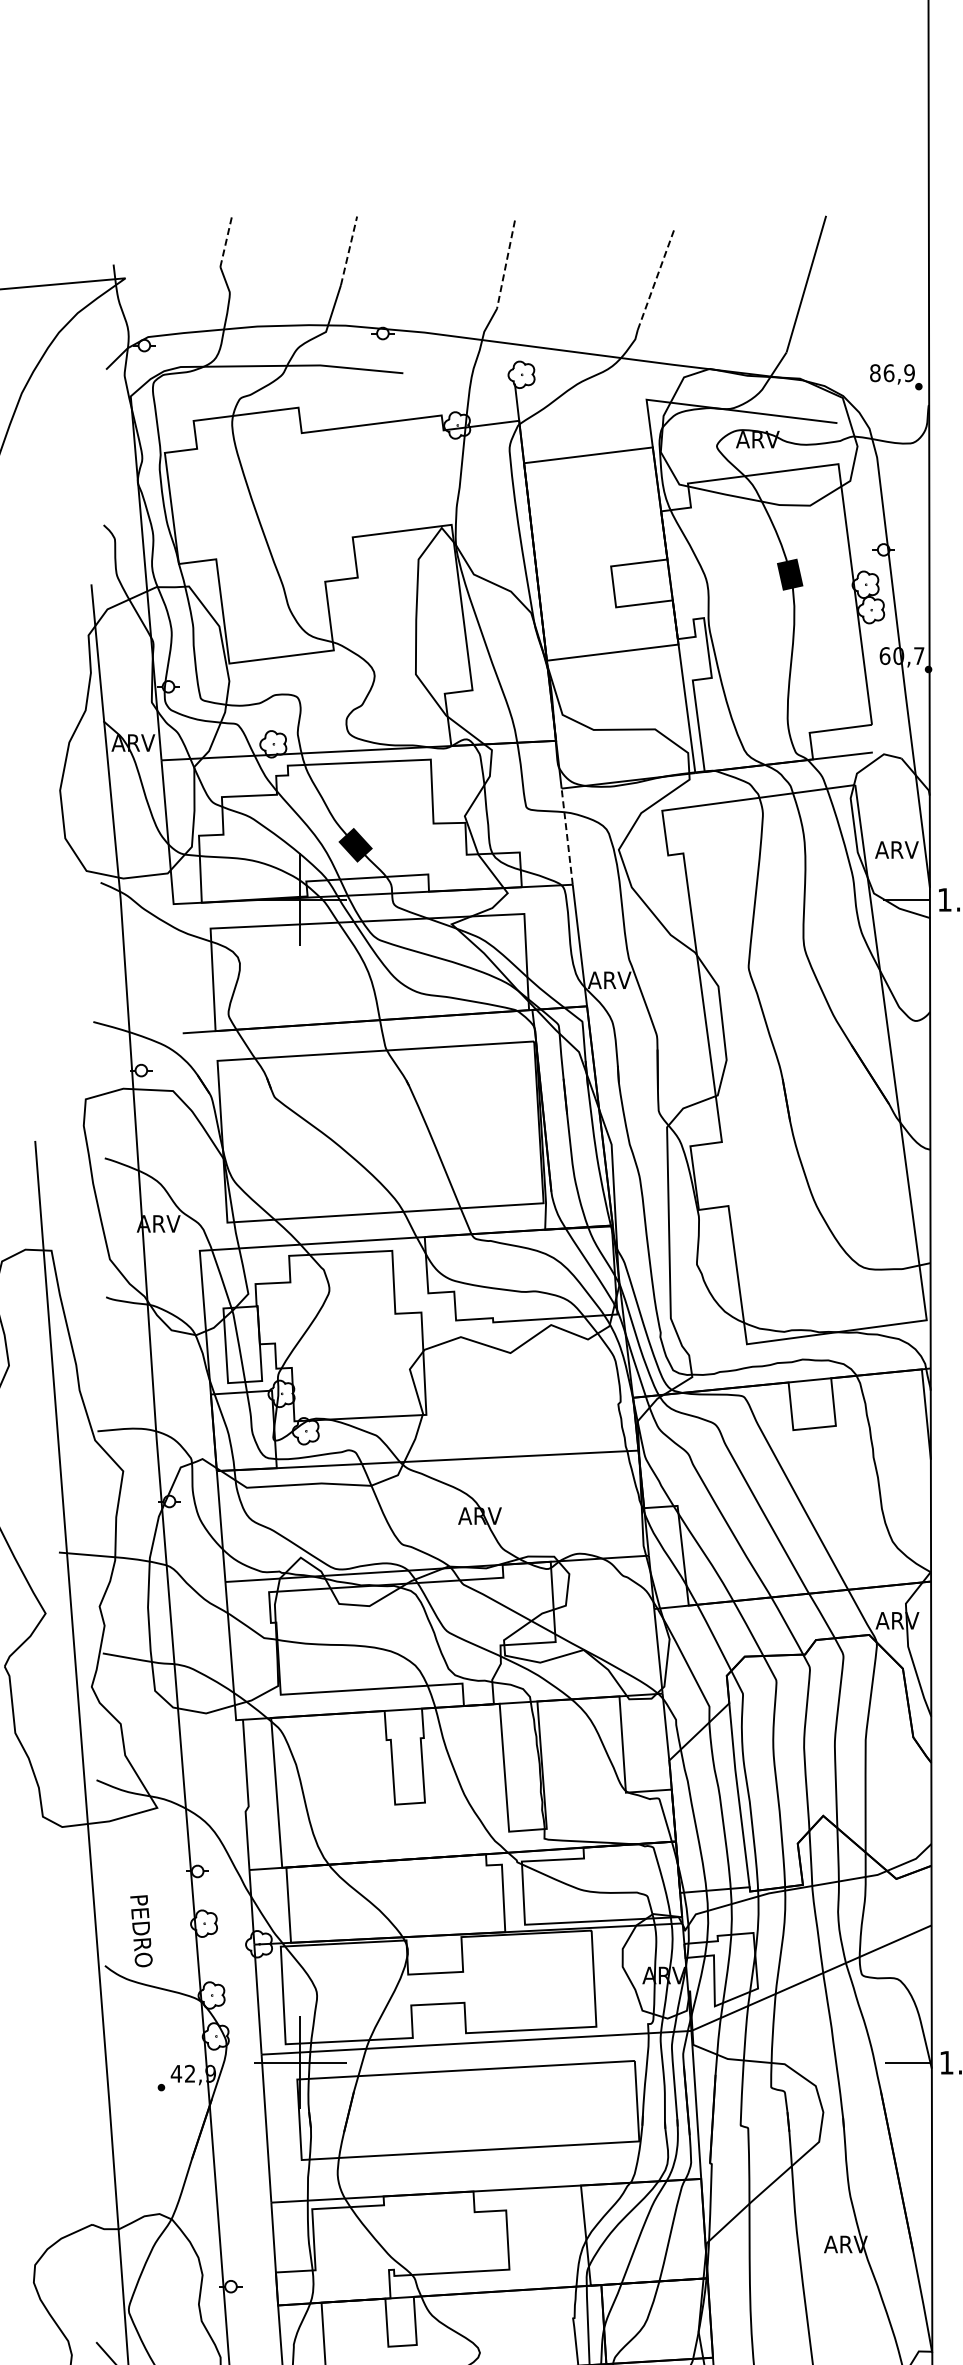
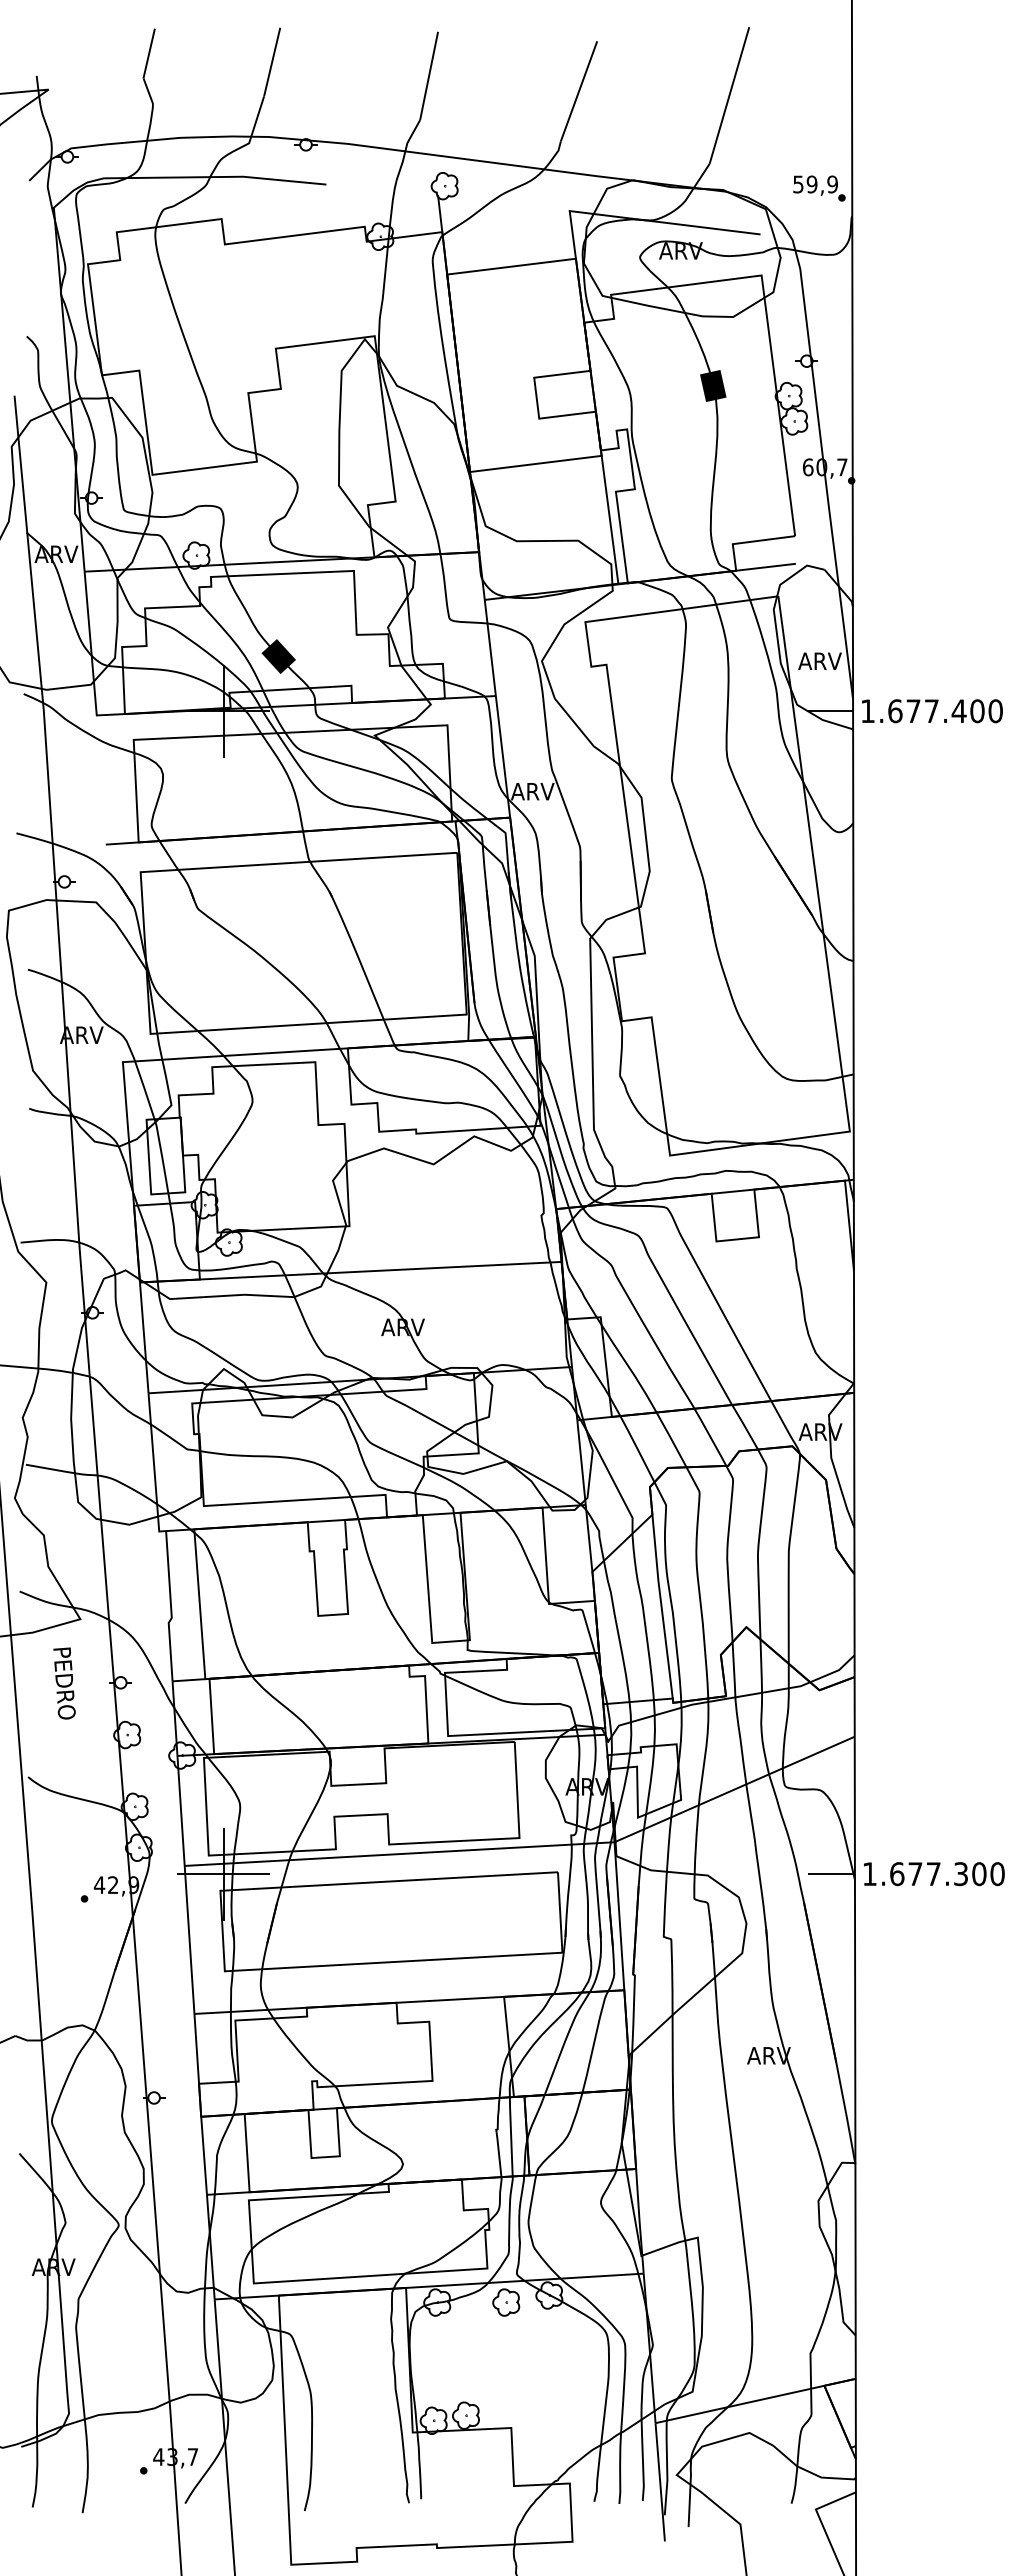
line: (226, 243) -> (149, 54), dashed -> solid
line: (349, 250) -> (272, 61), dashed -> solid
line: (506, 265) -> (429, 76), dashed -> solid
line: (656, 279) -> (579, 90), dashed -> solid
text: (882, 373) -> (805, 184), 86,9 -> 59,9
line: (567, 836) -> (490, 647), dashed -> solid
text: (141, 1931) -> (64, 1683), moved

